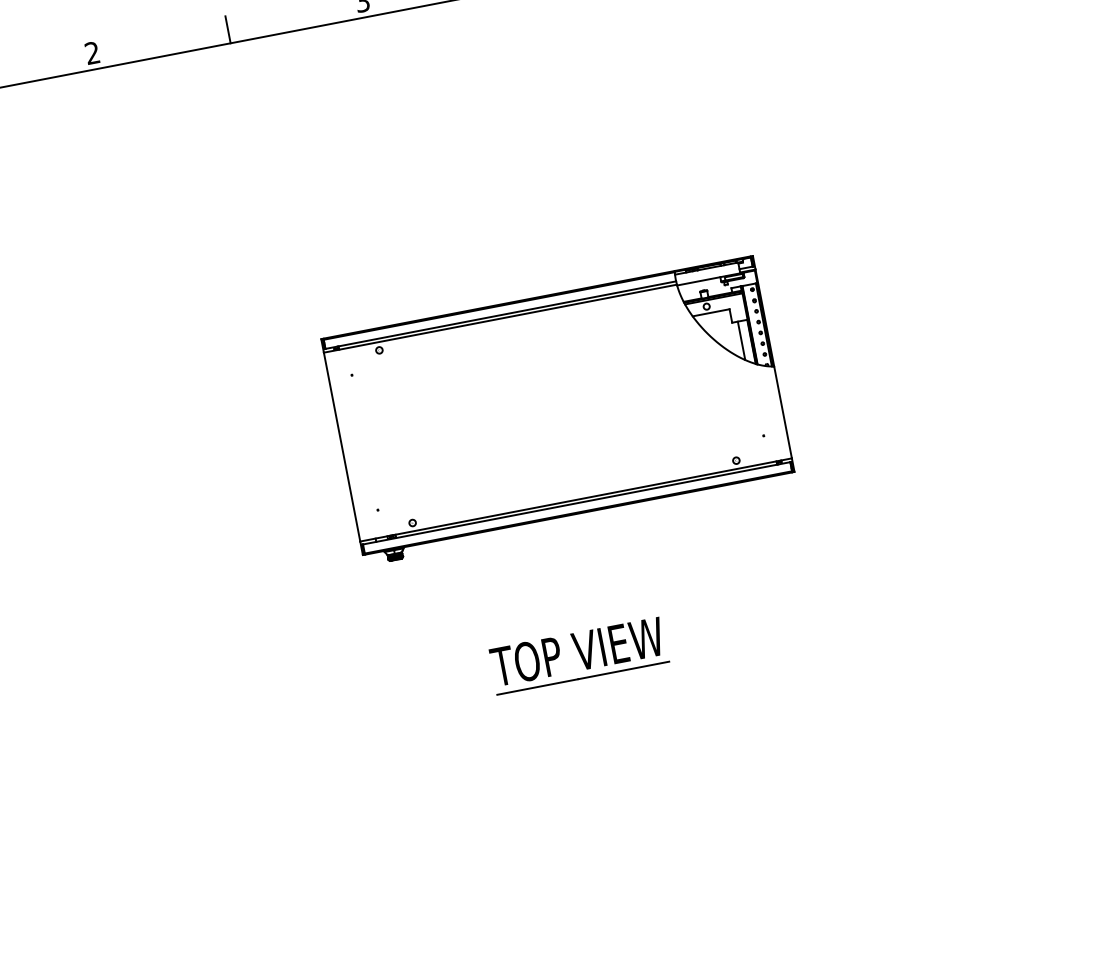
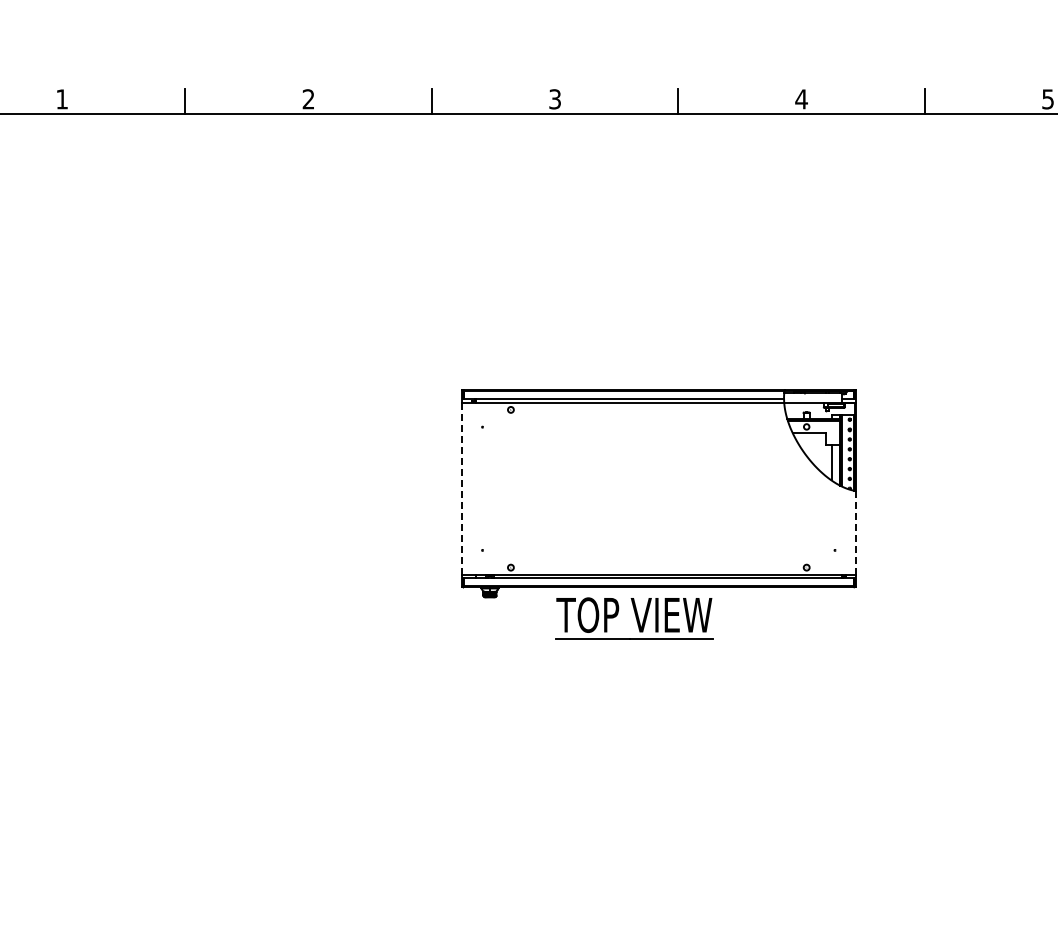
line: (783, 412) -> (856, 533), solid -> dashed
line: (341, 446) -> (461, 488), solid -> dashed
part: (578, 655) -> (634, 618), moved

